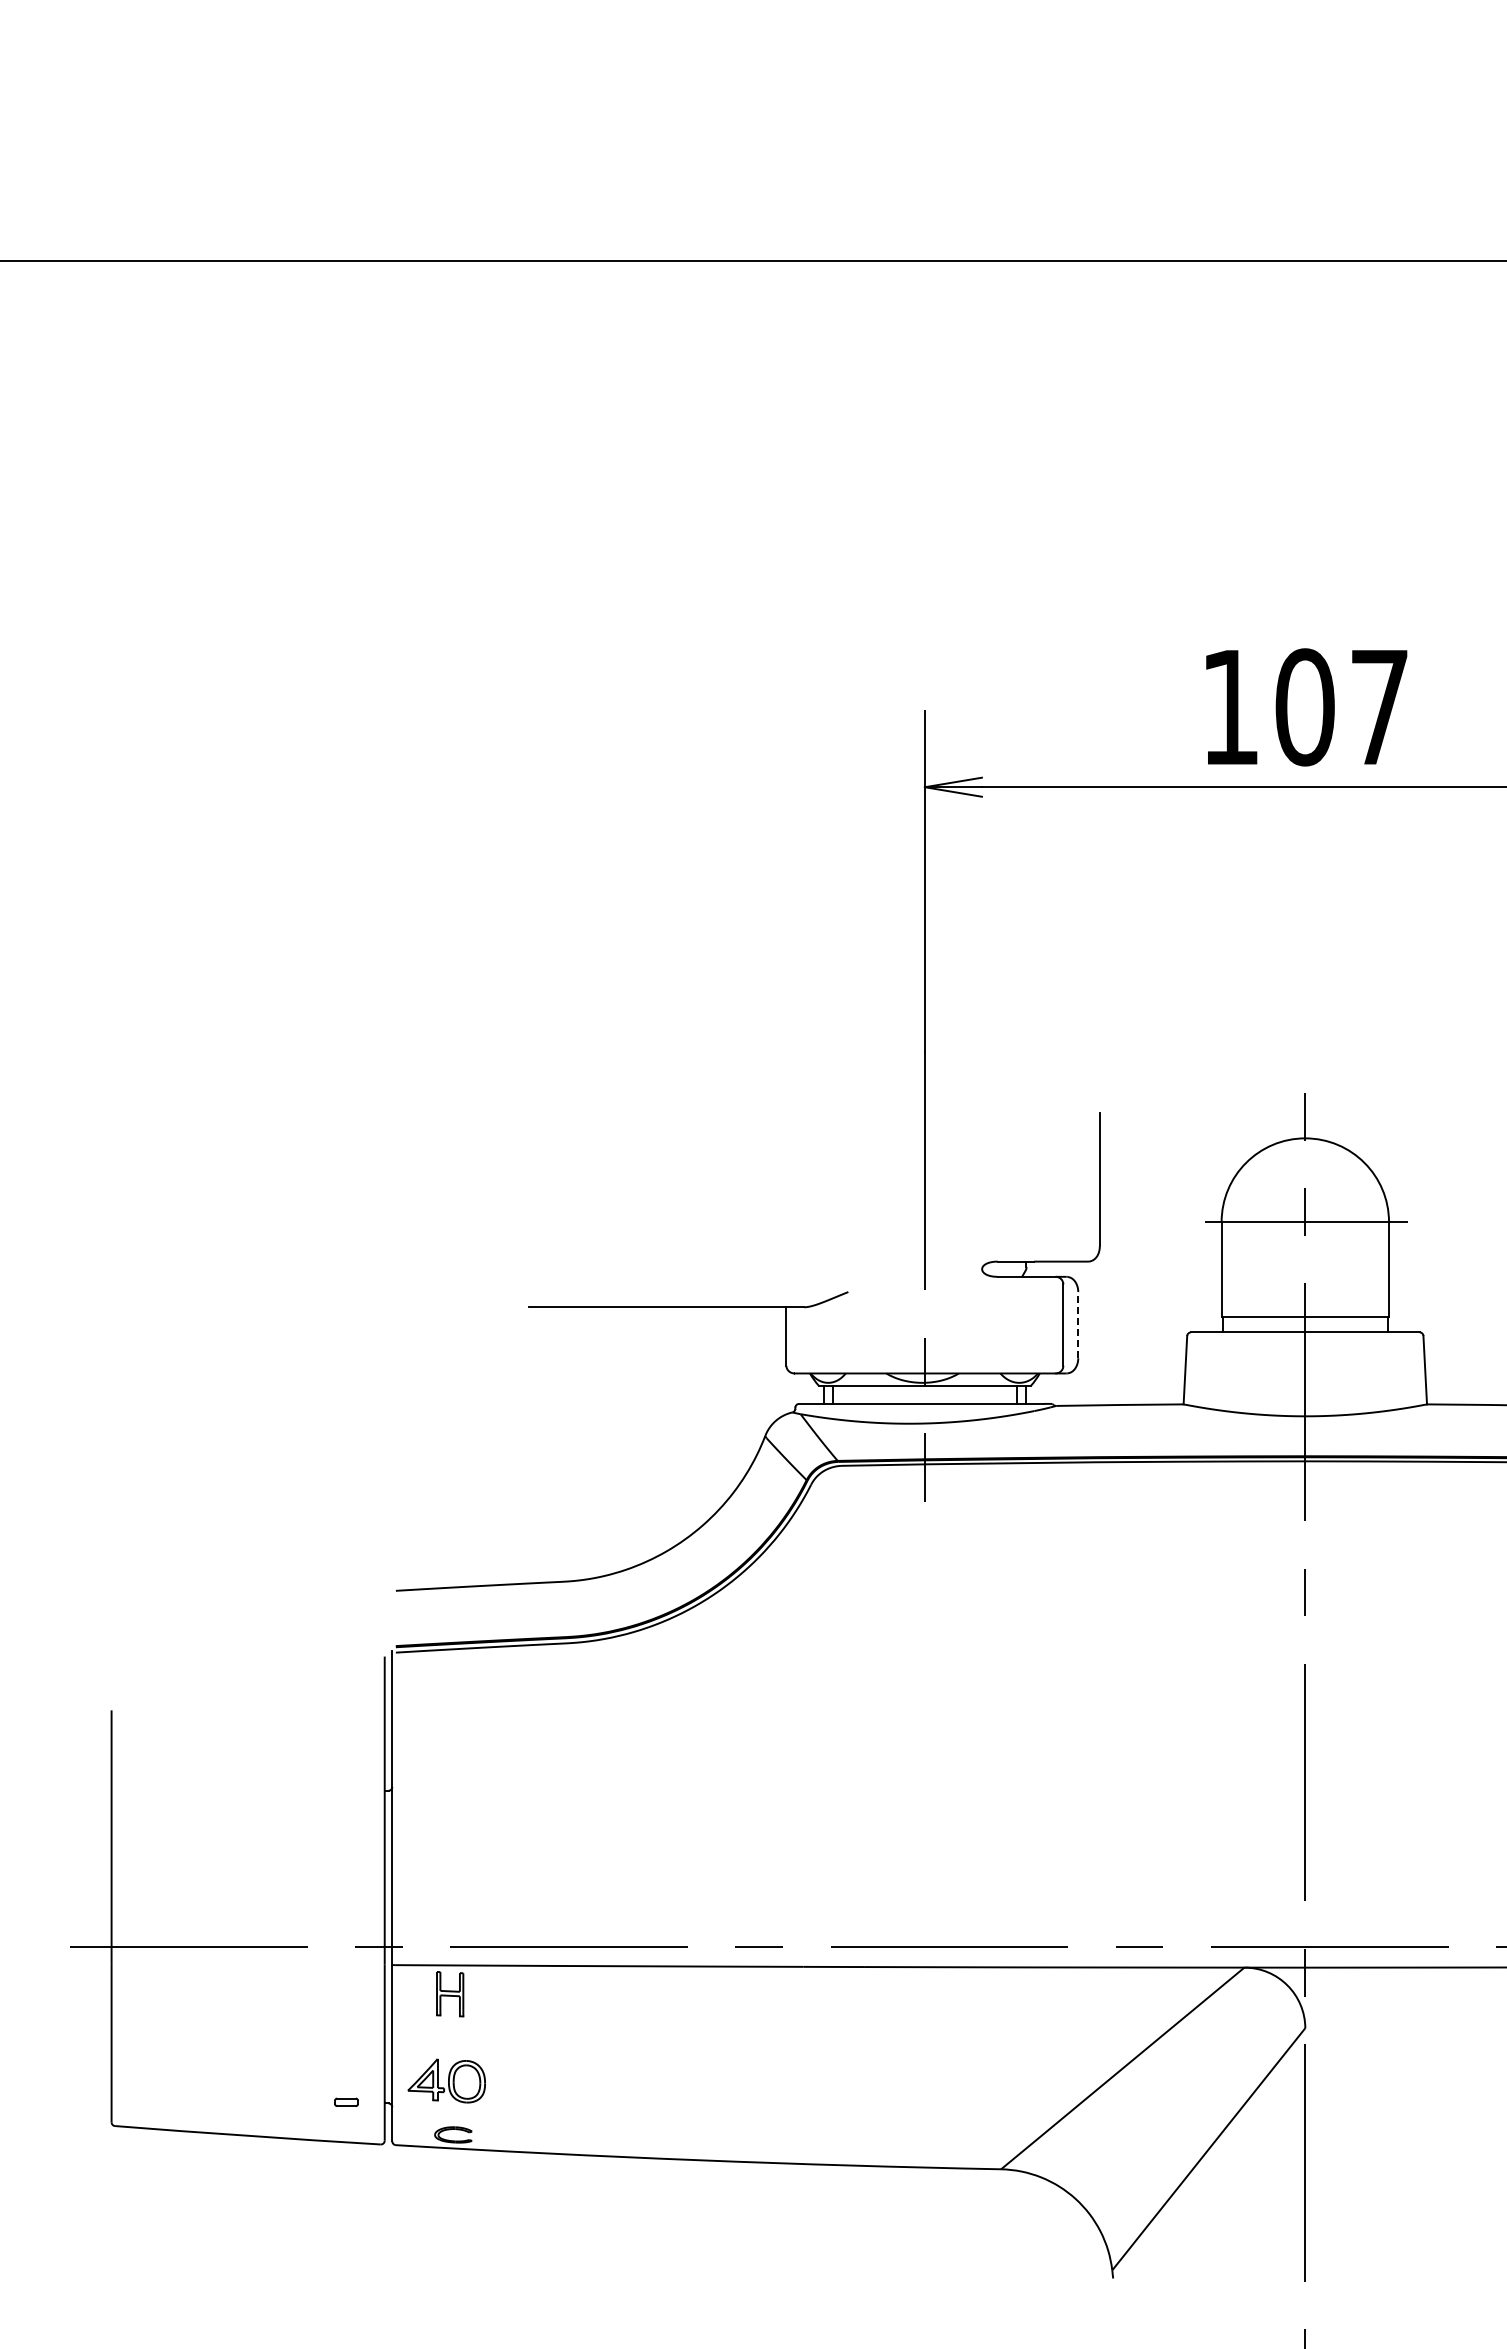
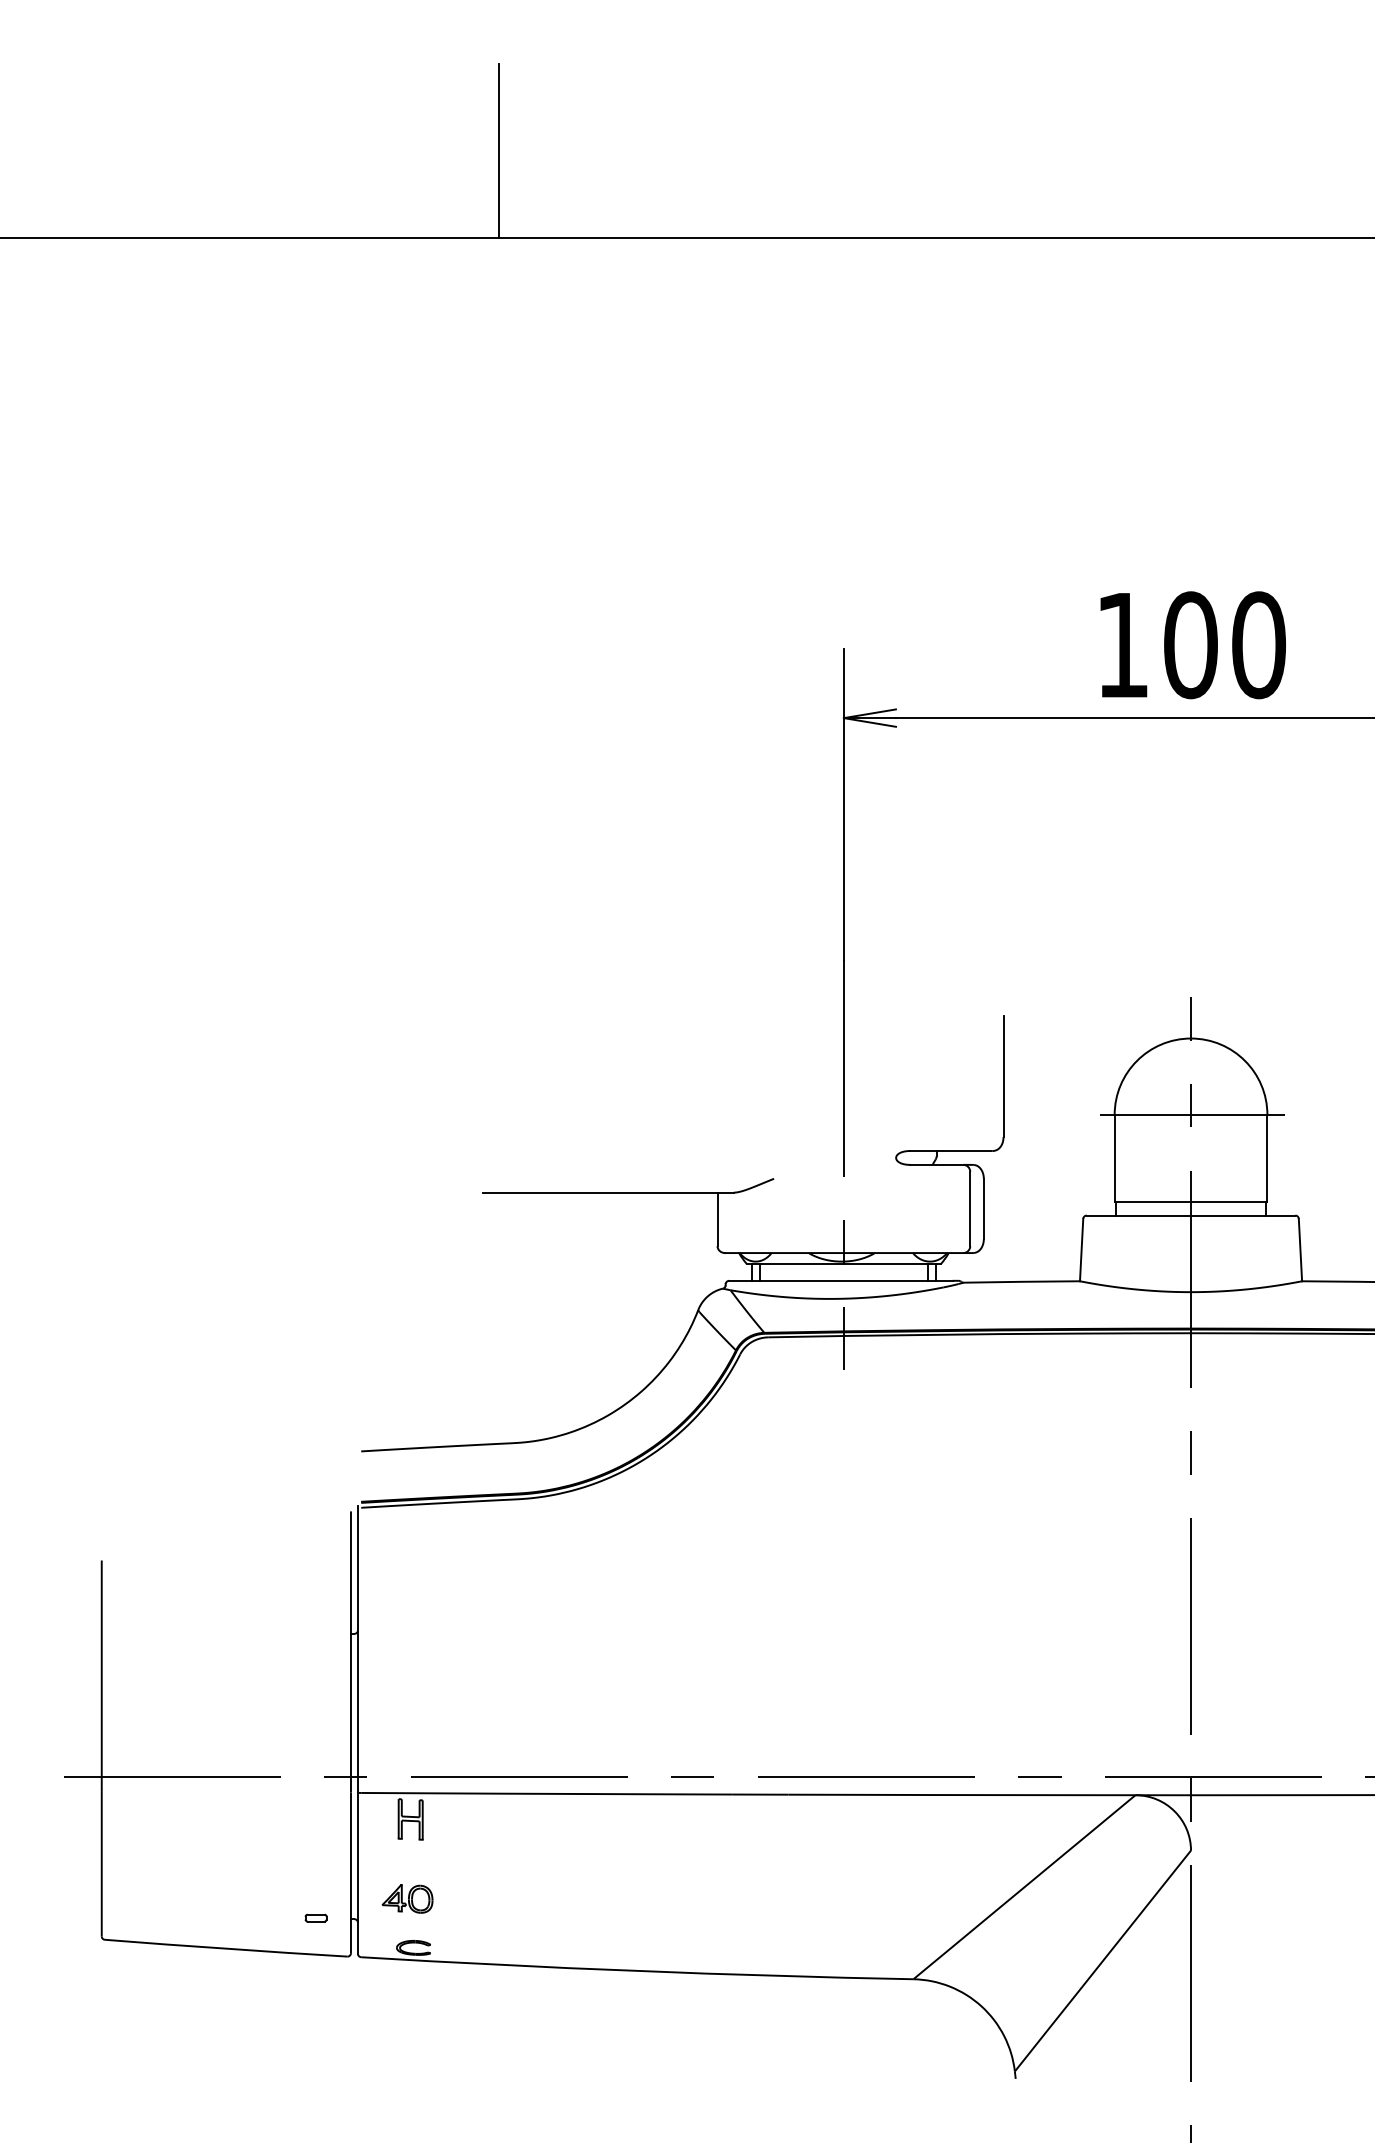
line: (546, 165) -> (498, 150), added
text: (1379, 707) -> (1258, 645), 107 -> 100
line: (1078, 1324) -> (984, 1208), dashed -> solid
part: (446, 2081) -> (407, 1899), size x0.71

